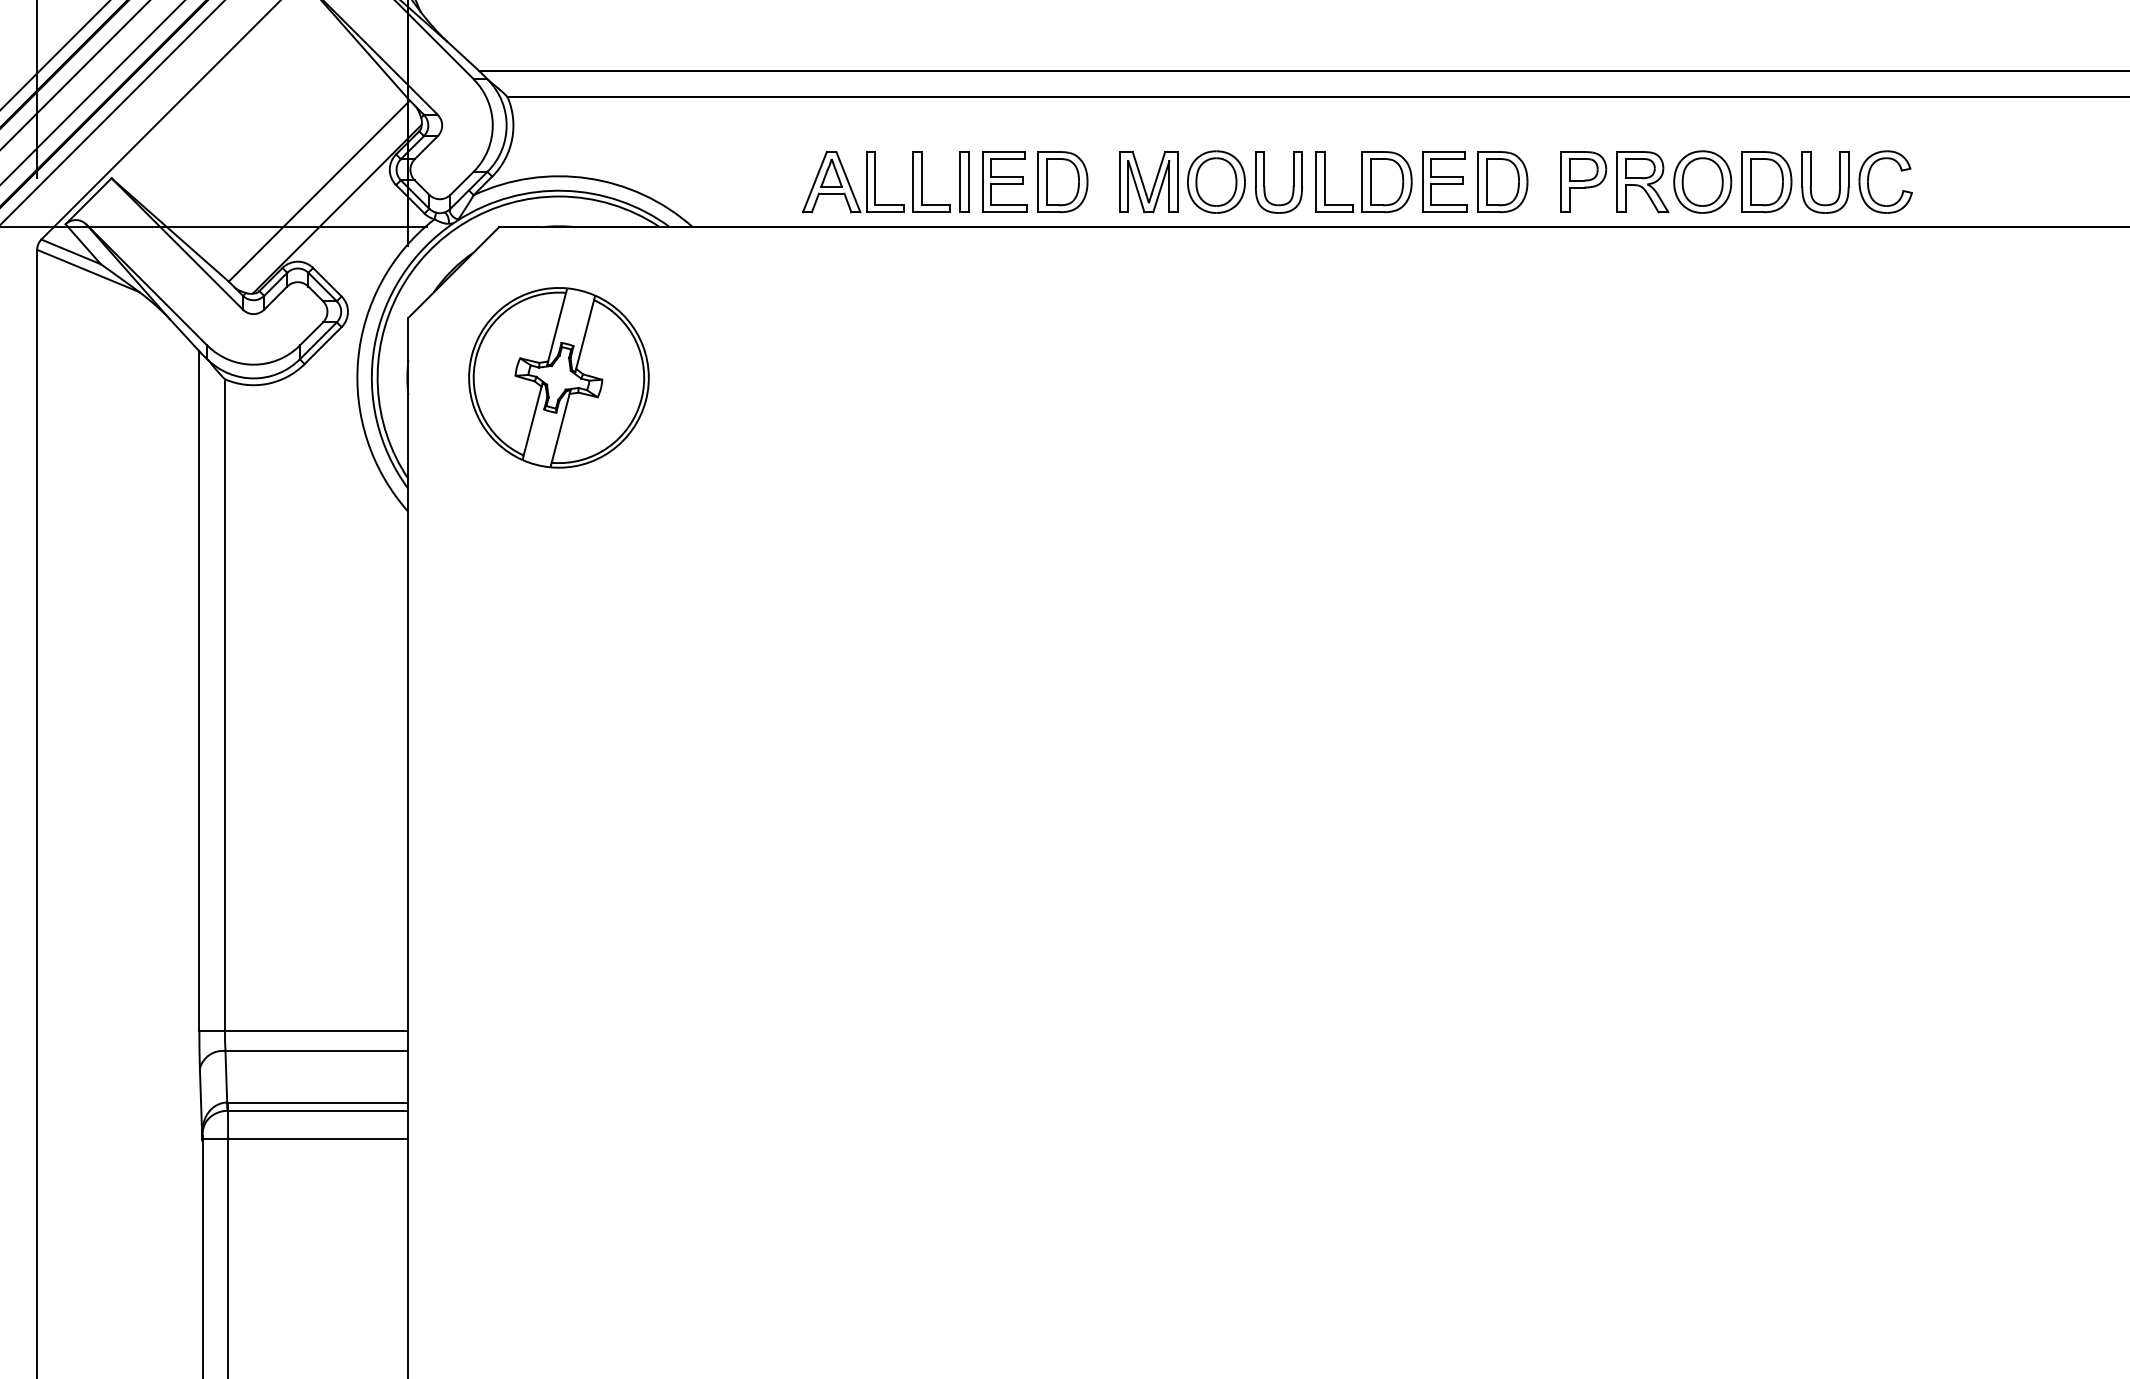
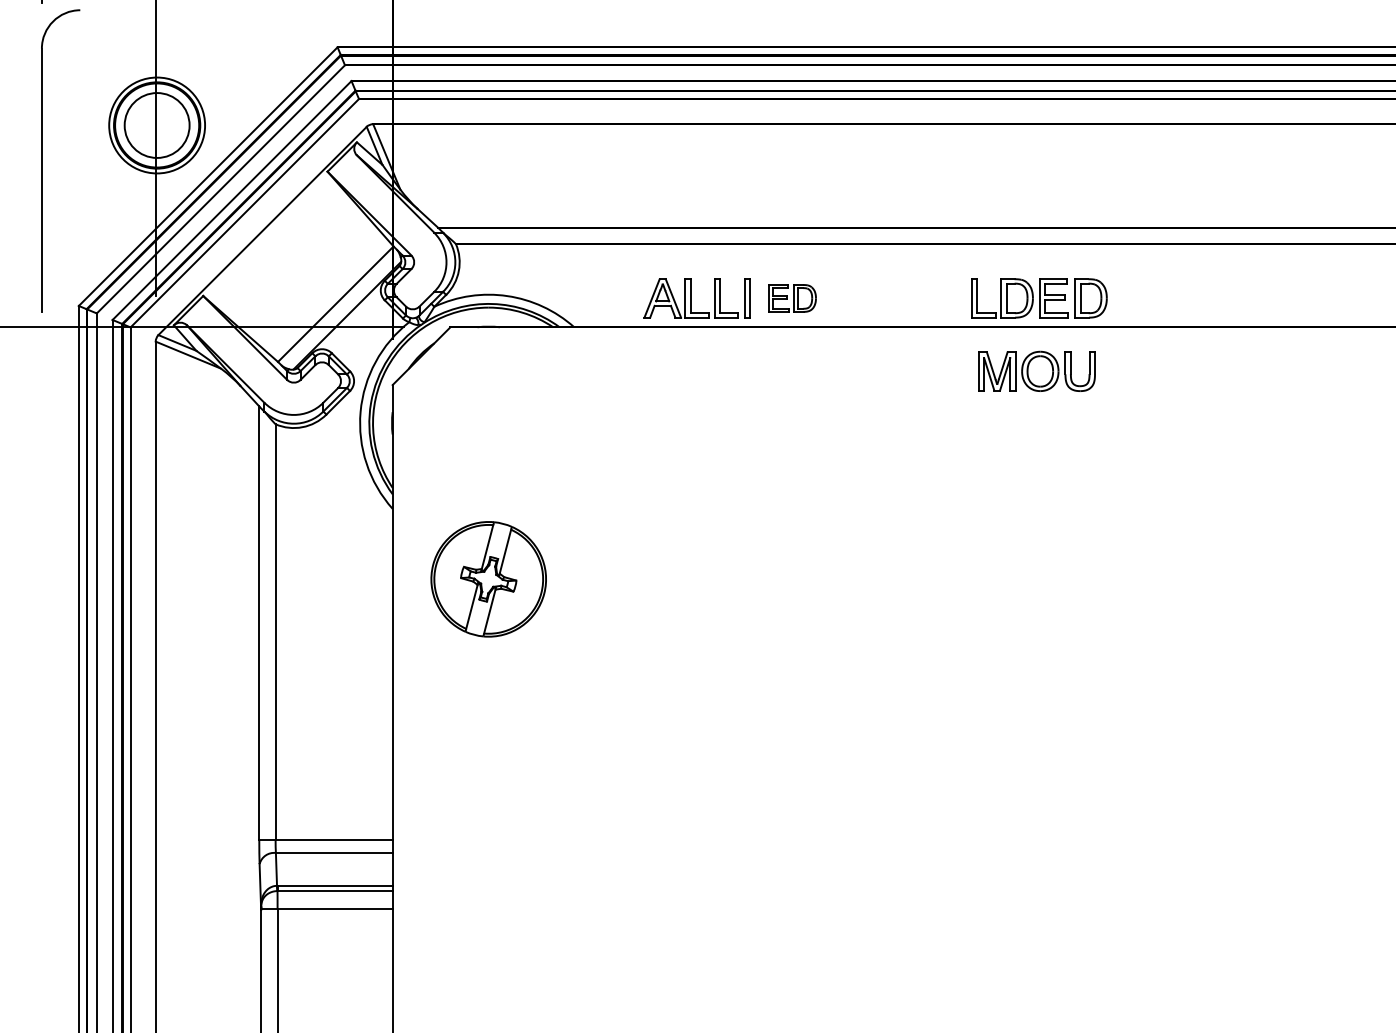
part: (1210, 180) -> (1036, 370), moved
part: (1736, 180) -> (1240, 297), removed
part: (1034, 182) -> (792, 298), size x0.7
part: (558, 378) -> (488, 579), moved

